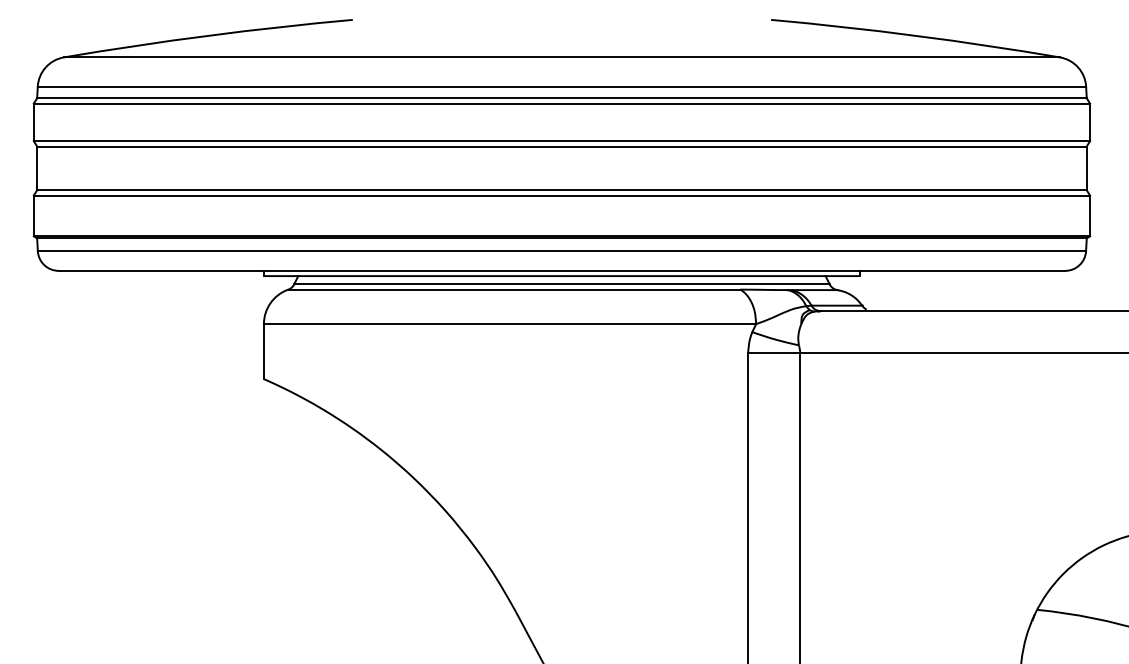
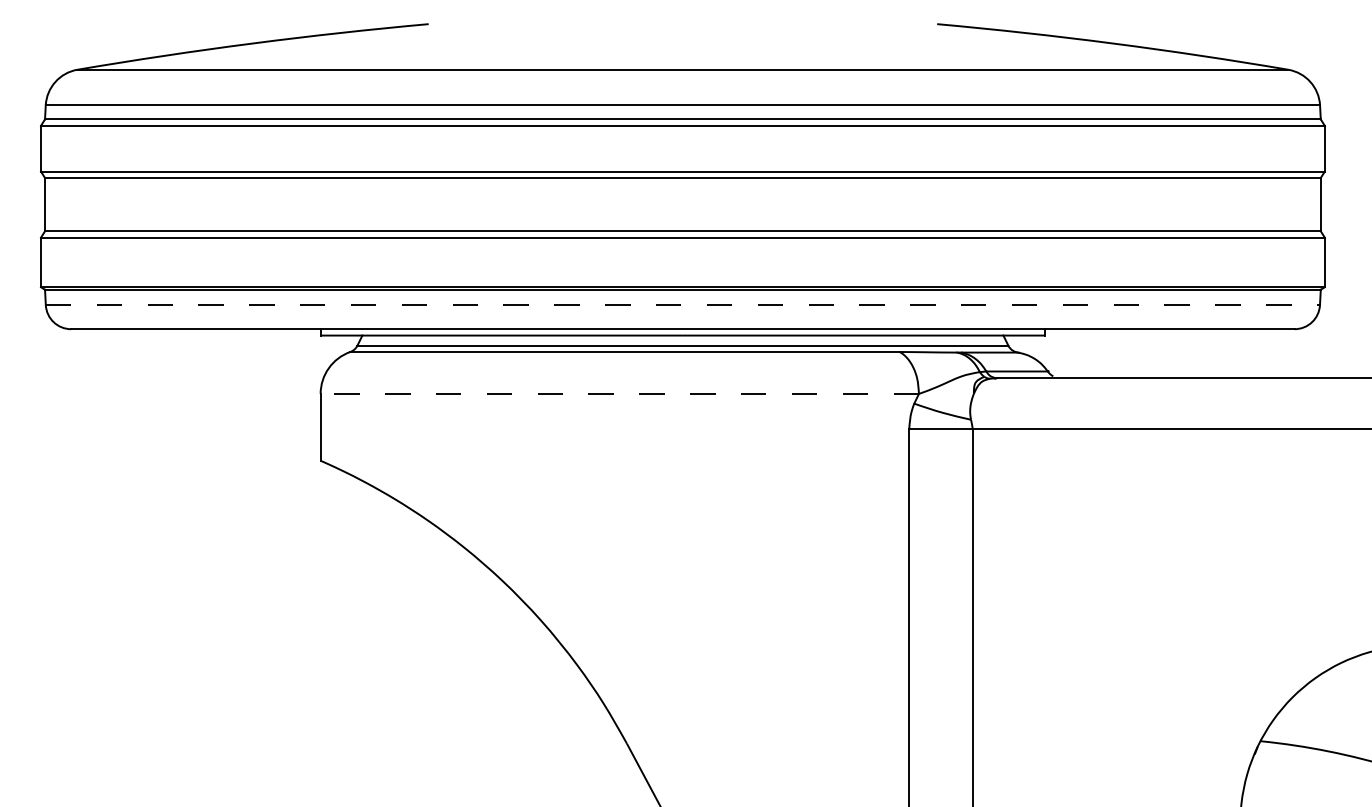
line: (562, 251) -> (683, 305), solid -> dashed
line: (509, 324) -> (619, 394), solid -> dashed

